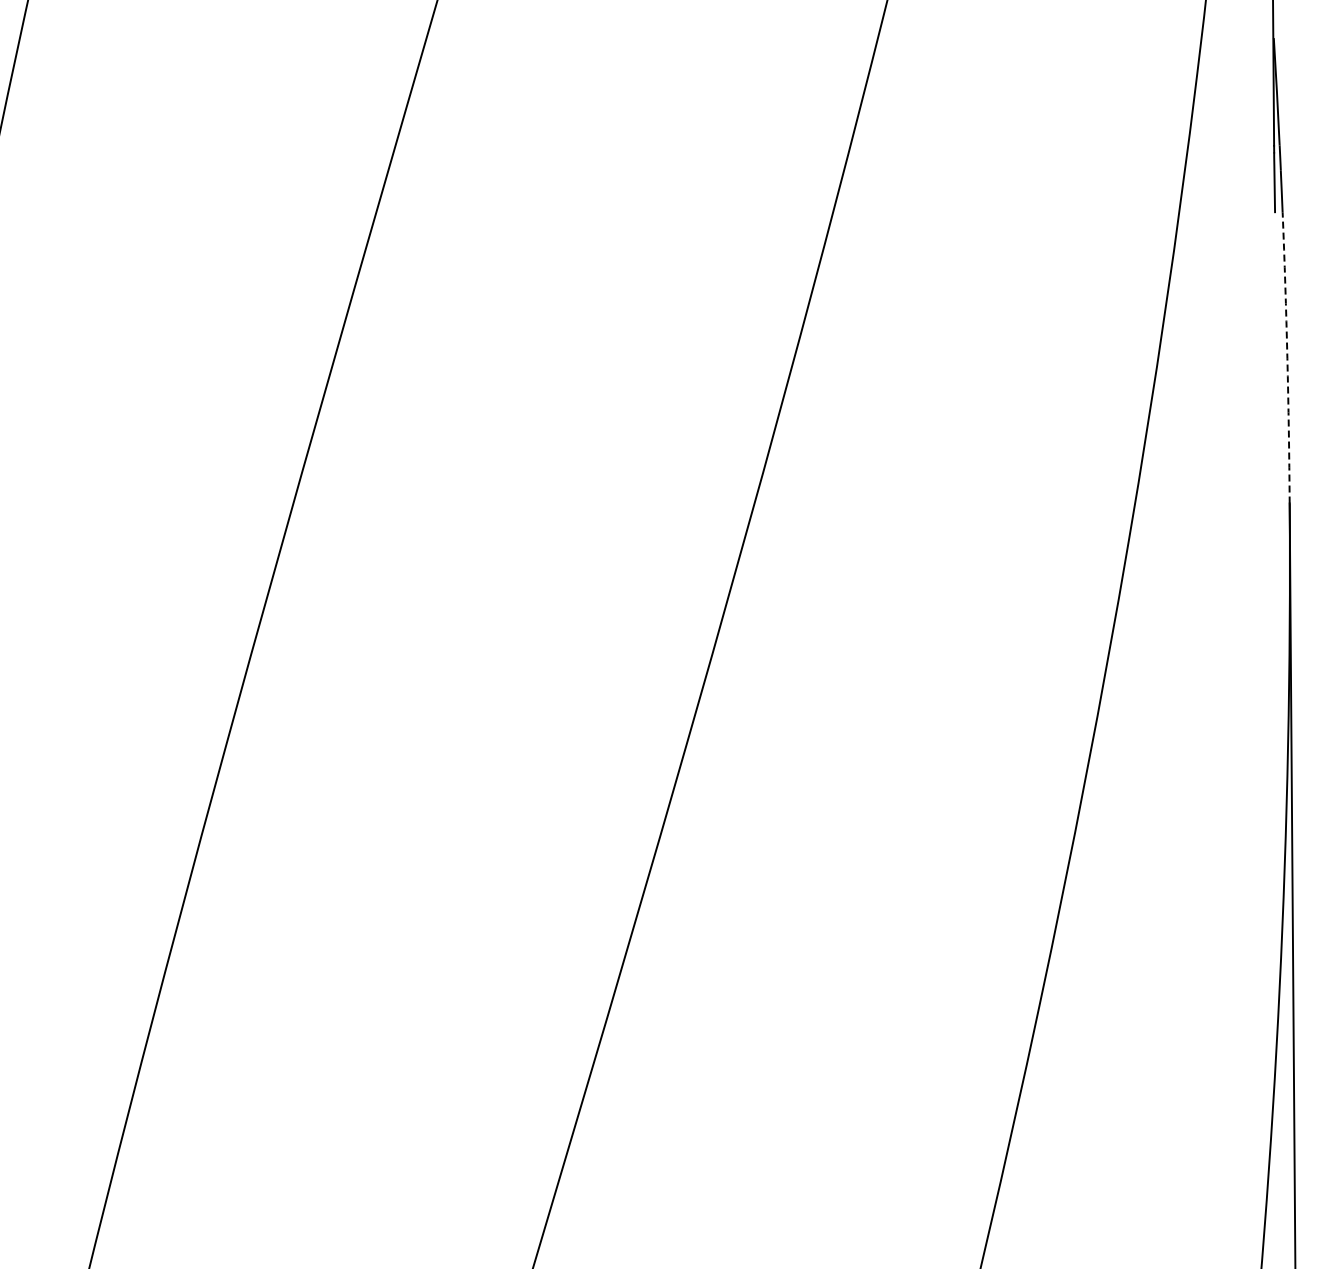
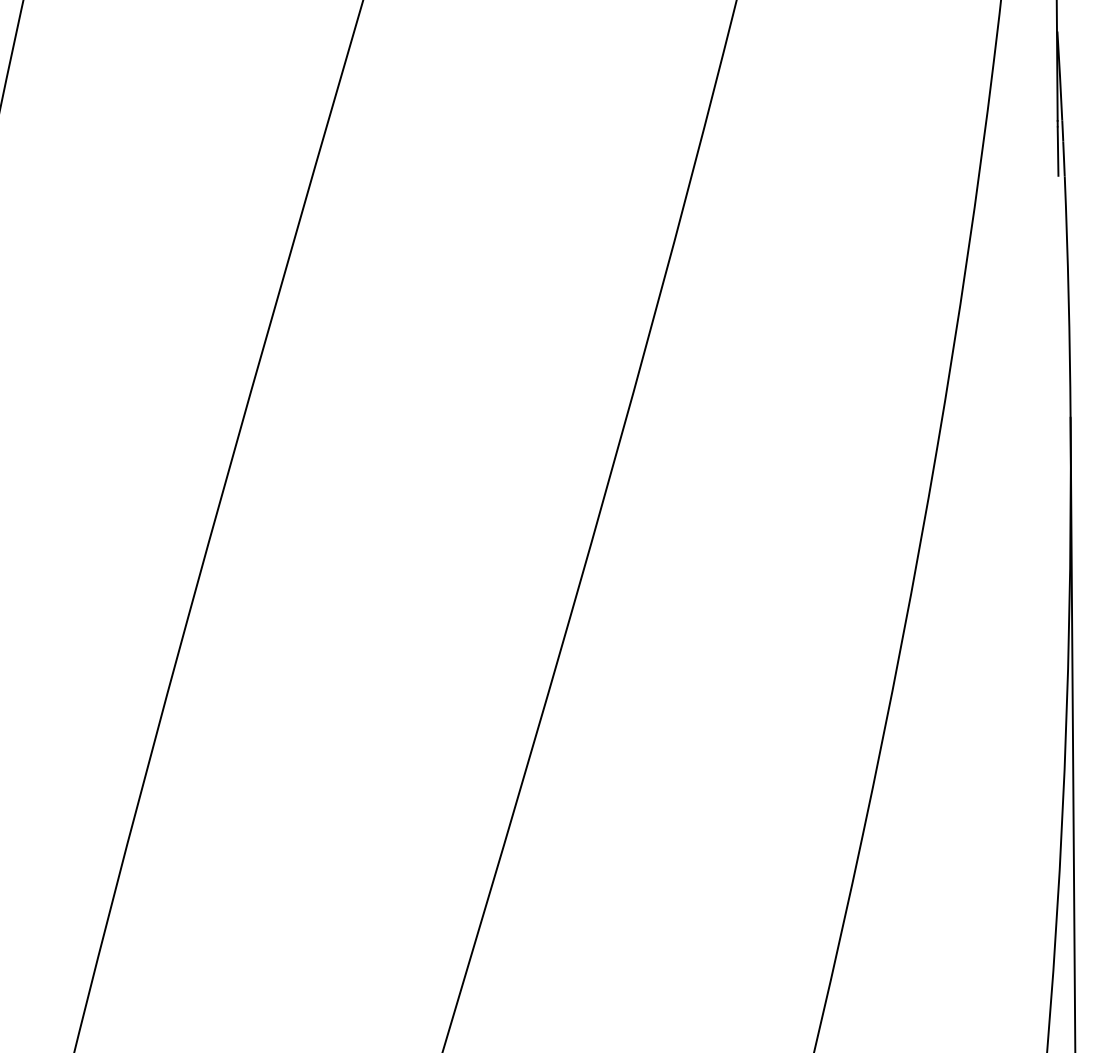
arc: (1287, 358) -> (1068, 297), dashed -> solid

